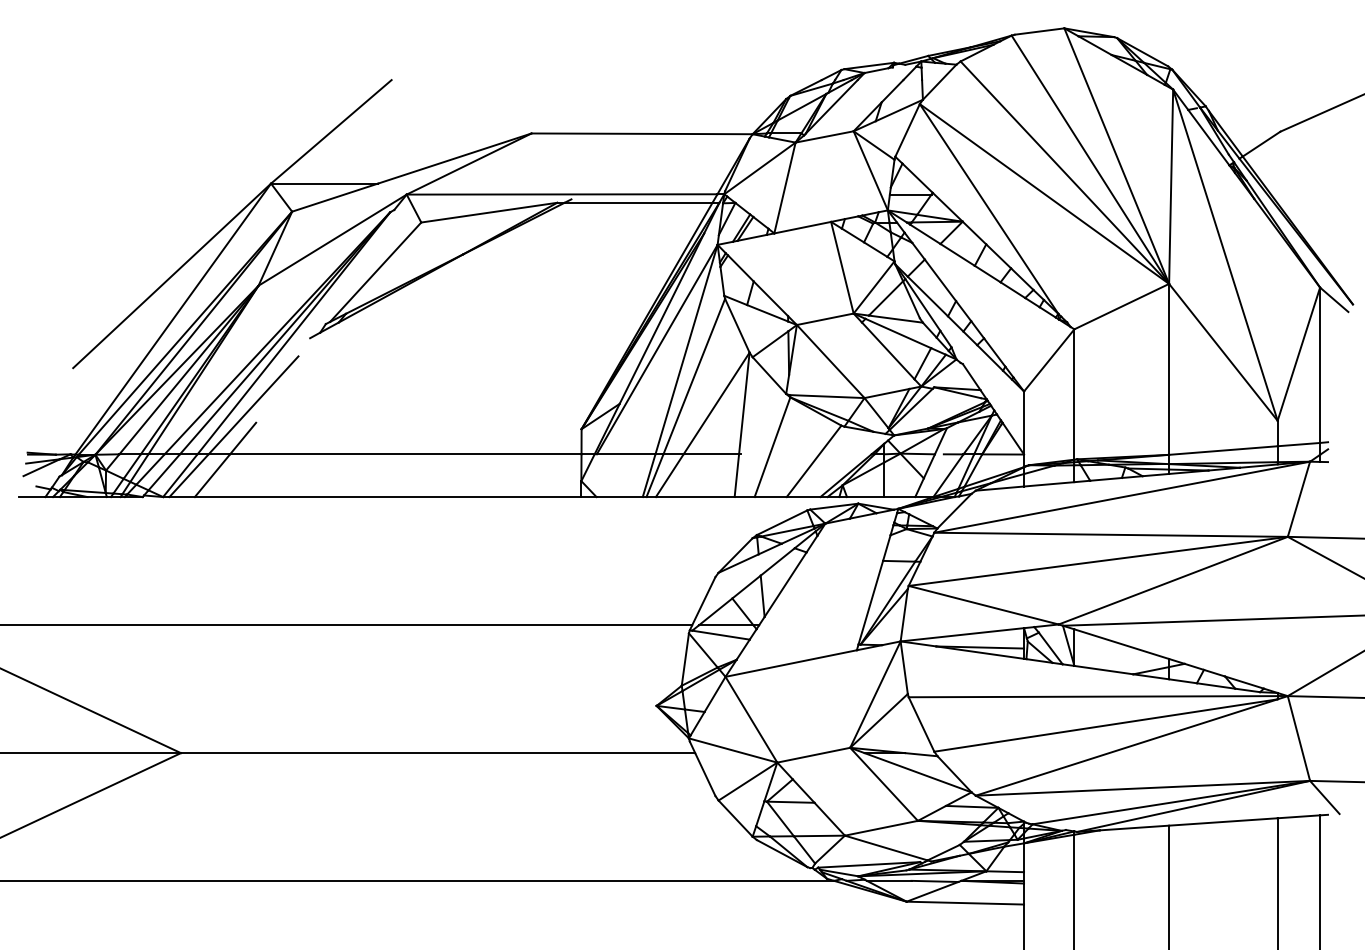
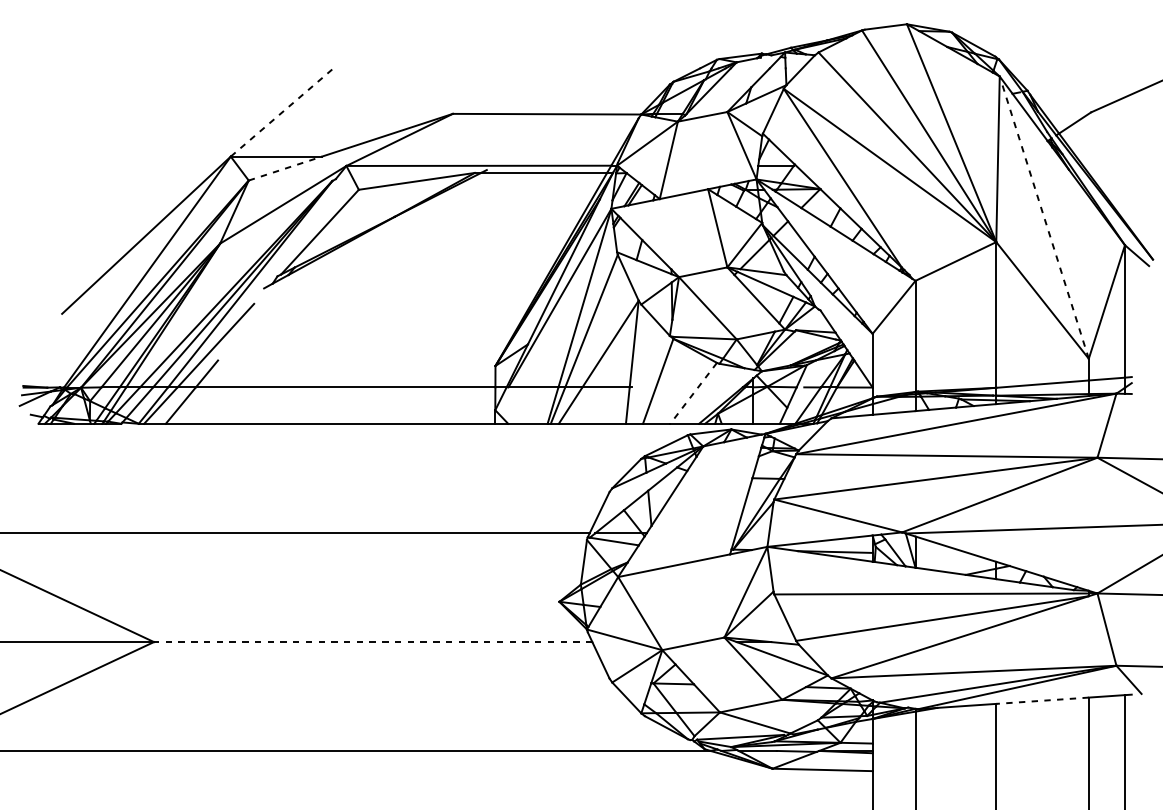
line: (331, 131) -> (282, 112), solid -> dashed
line: (335, 197) -> (285, 168), solid -> dashed
line: (1225, 255) -> (1044, 217), solid -> dashed
line: (814, 461) -> (694, 393), solid -> dashed
line: (32, 497) -> (27, 424), removed
line: (437, 753) -> (372, 642), solid -> dashed
line: (1222, 821) -> (1041, 700), solid -> dashed

